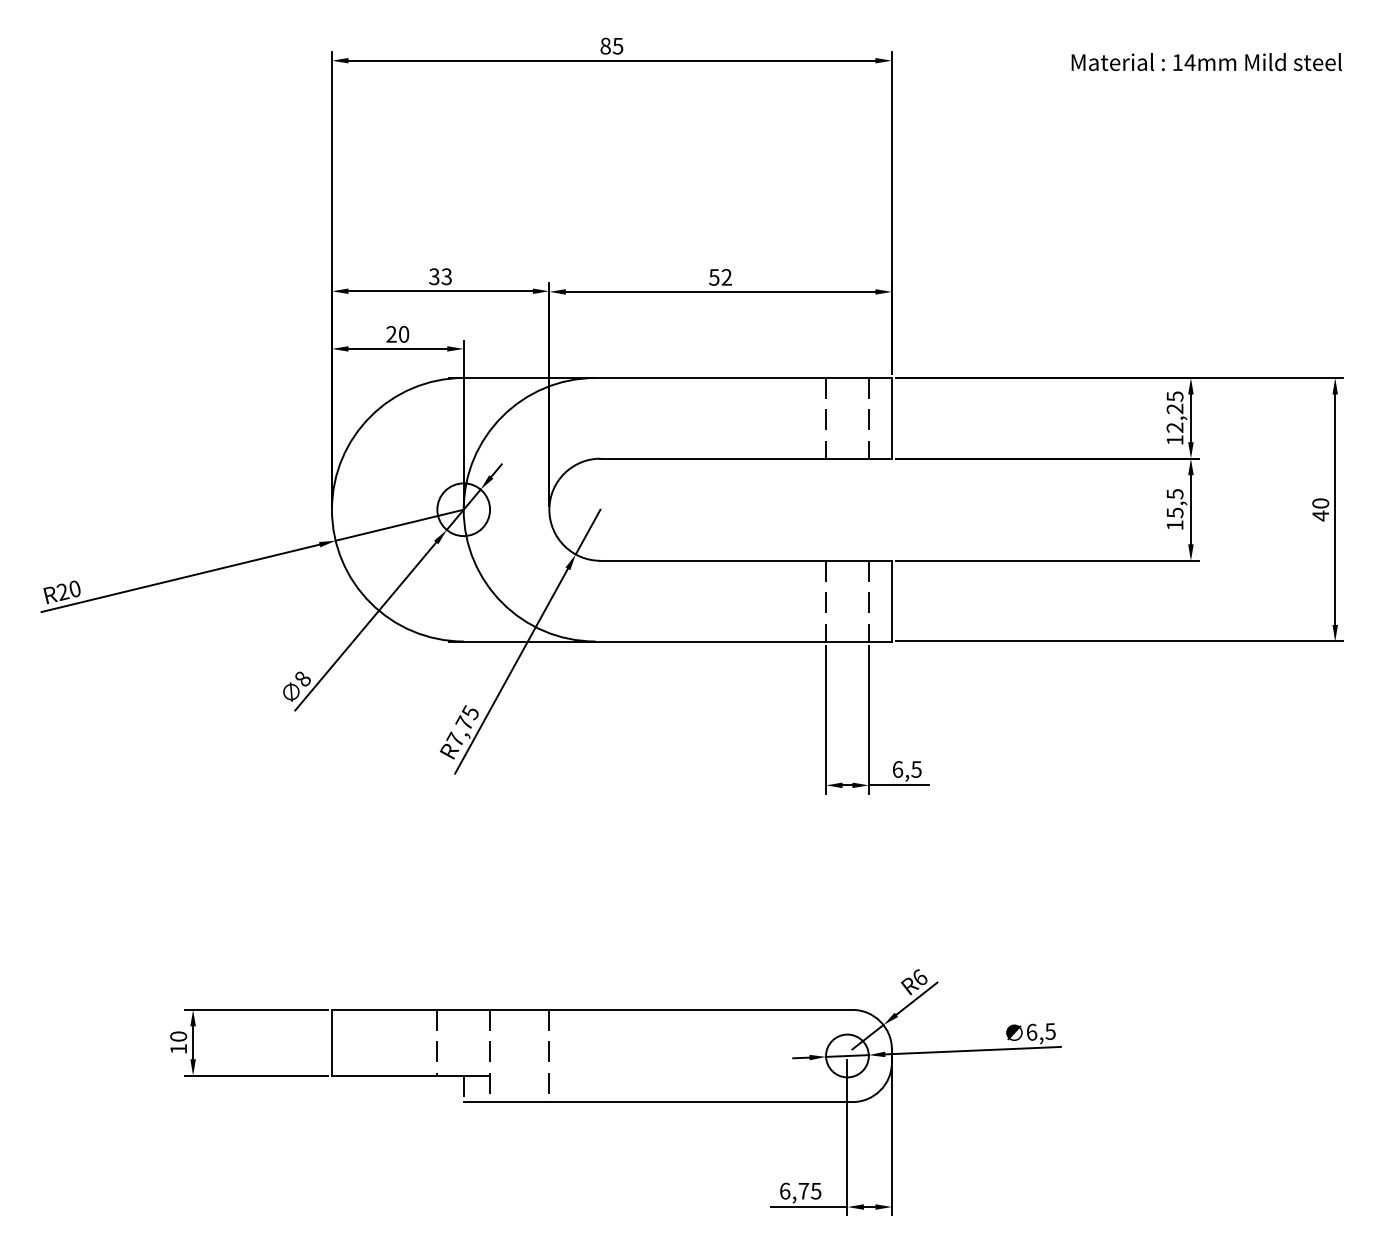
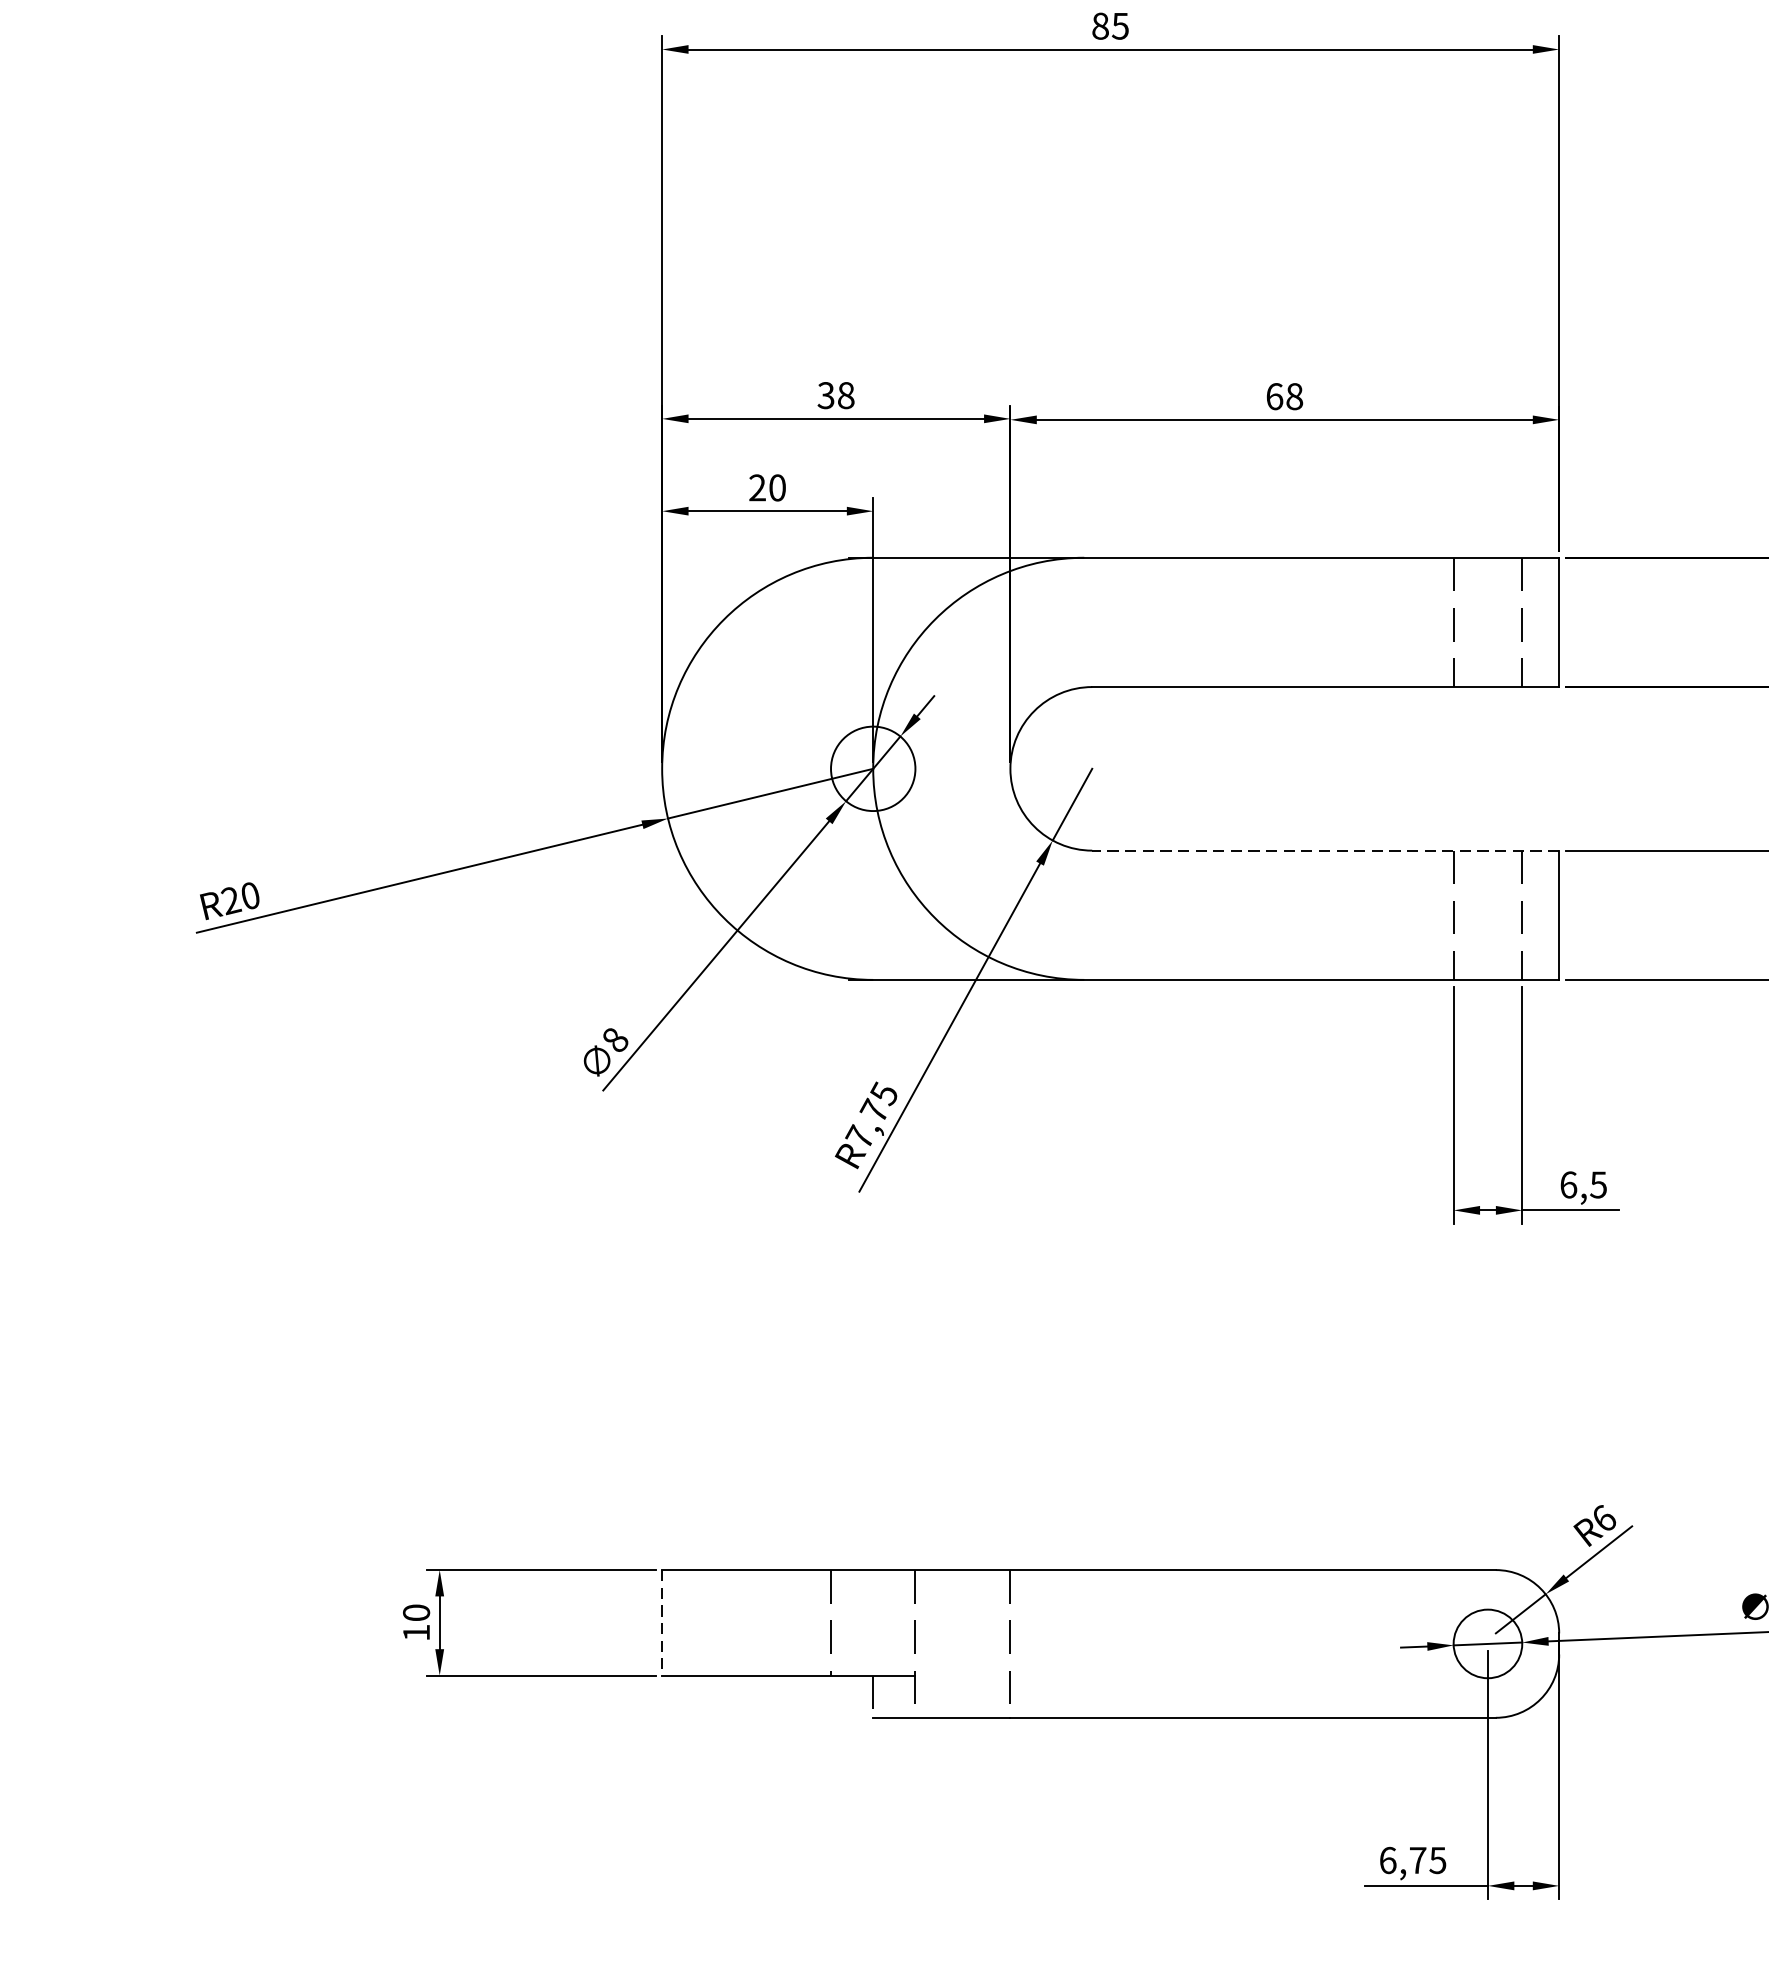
text: (446, 276) -> (845, 395), 33 -> 38
text: (720, 277) -> (1284, 396), 52 -> 68
line: (746, 560) -> (1326, 850), solid -> dashed
line: (331, 1042) -> (661, 1622), solid -> dashed

